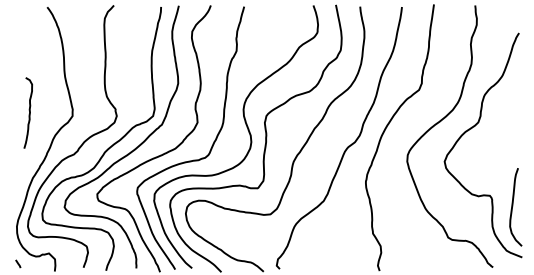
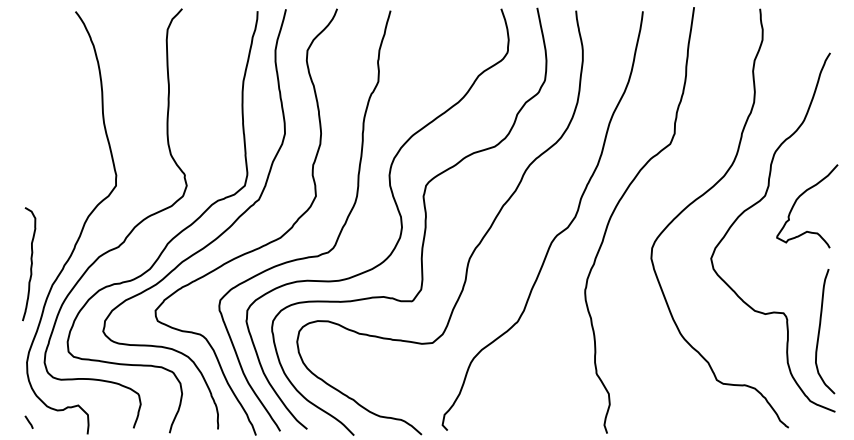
curve: (29, 112) -> (31, 263), moved
curve: (498, 126) -> (797, 202), added

